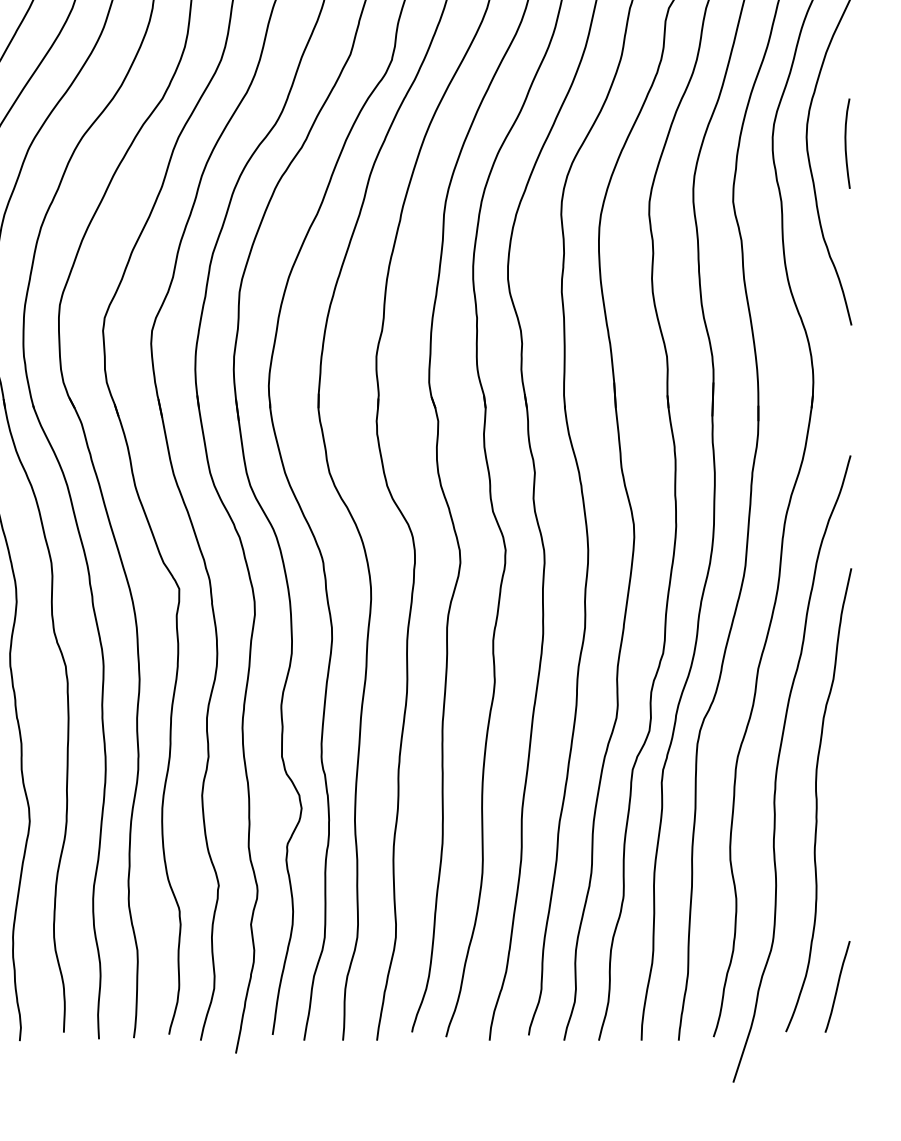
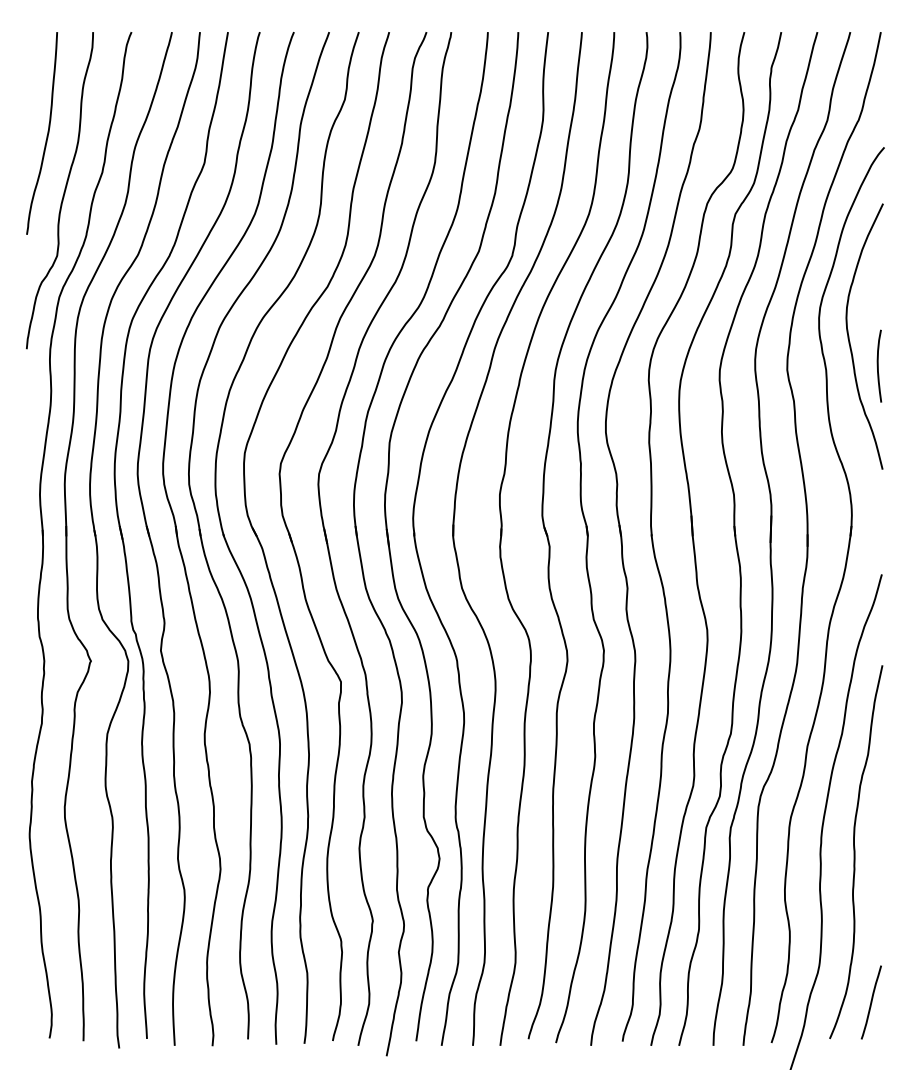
curve: (846, 142) -> (878, 365), moved

